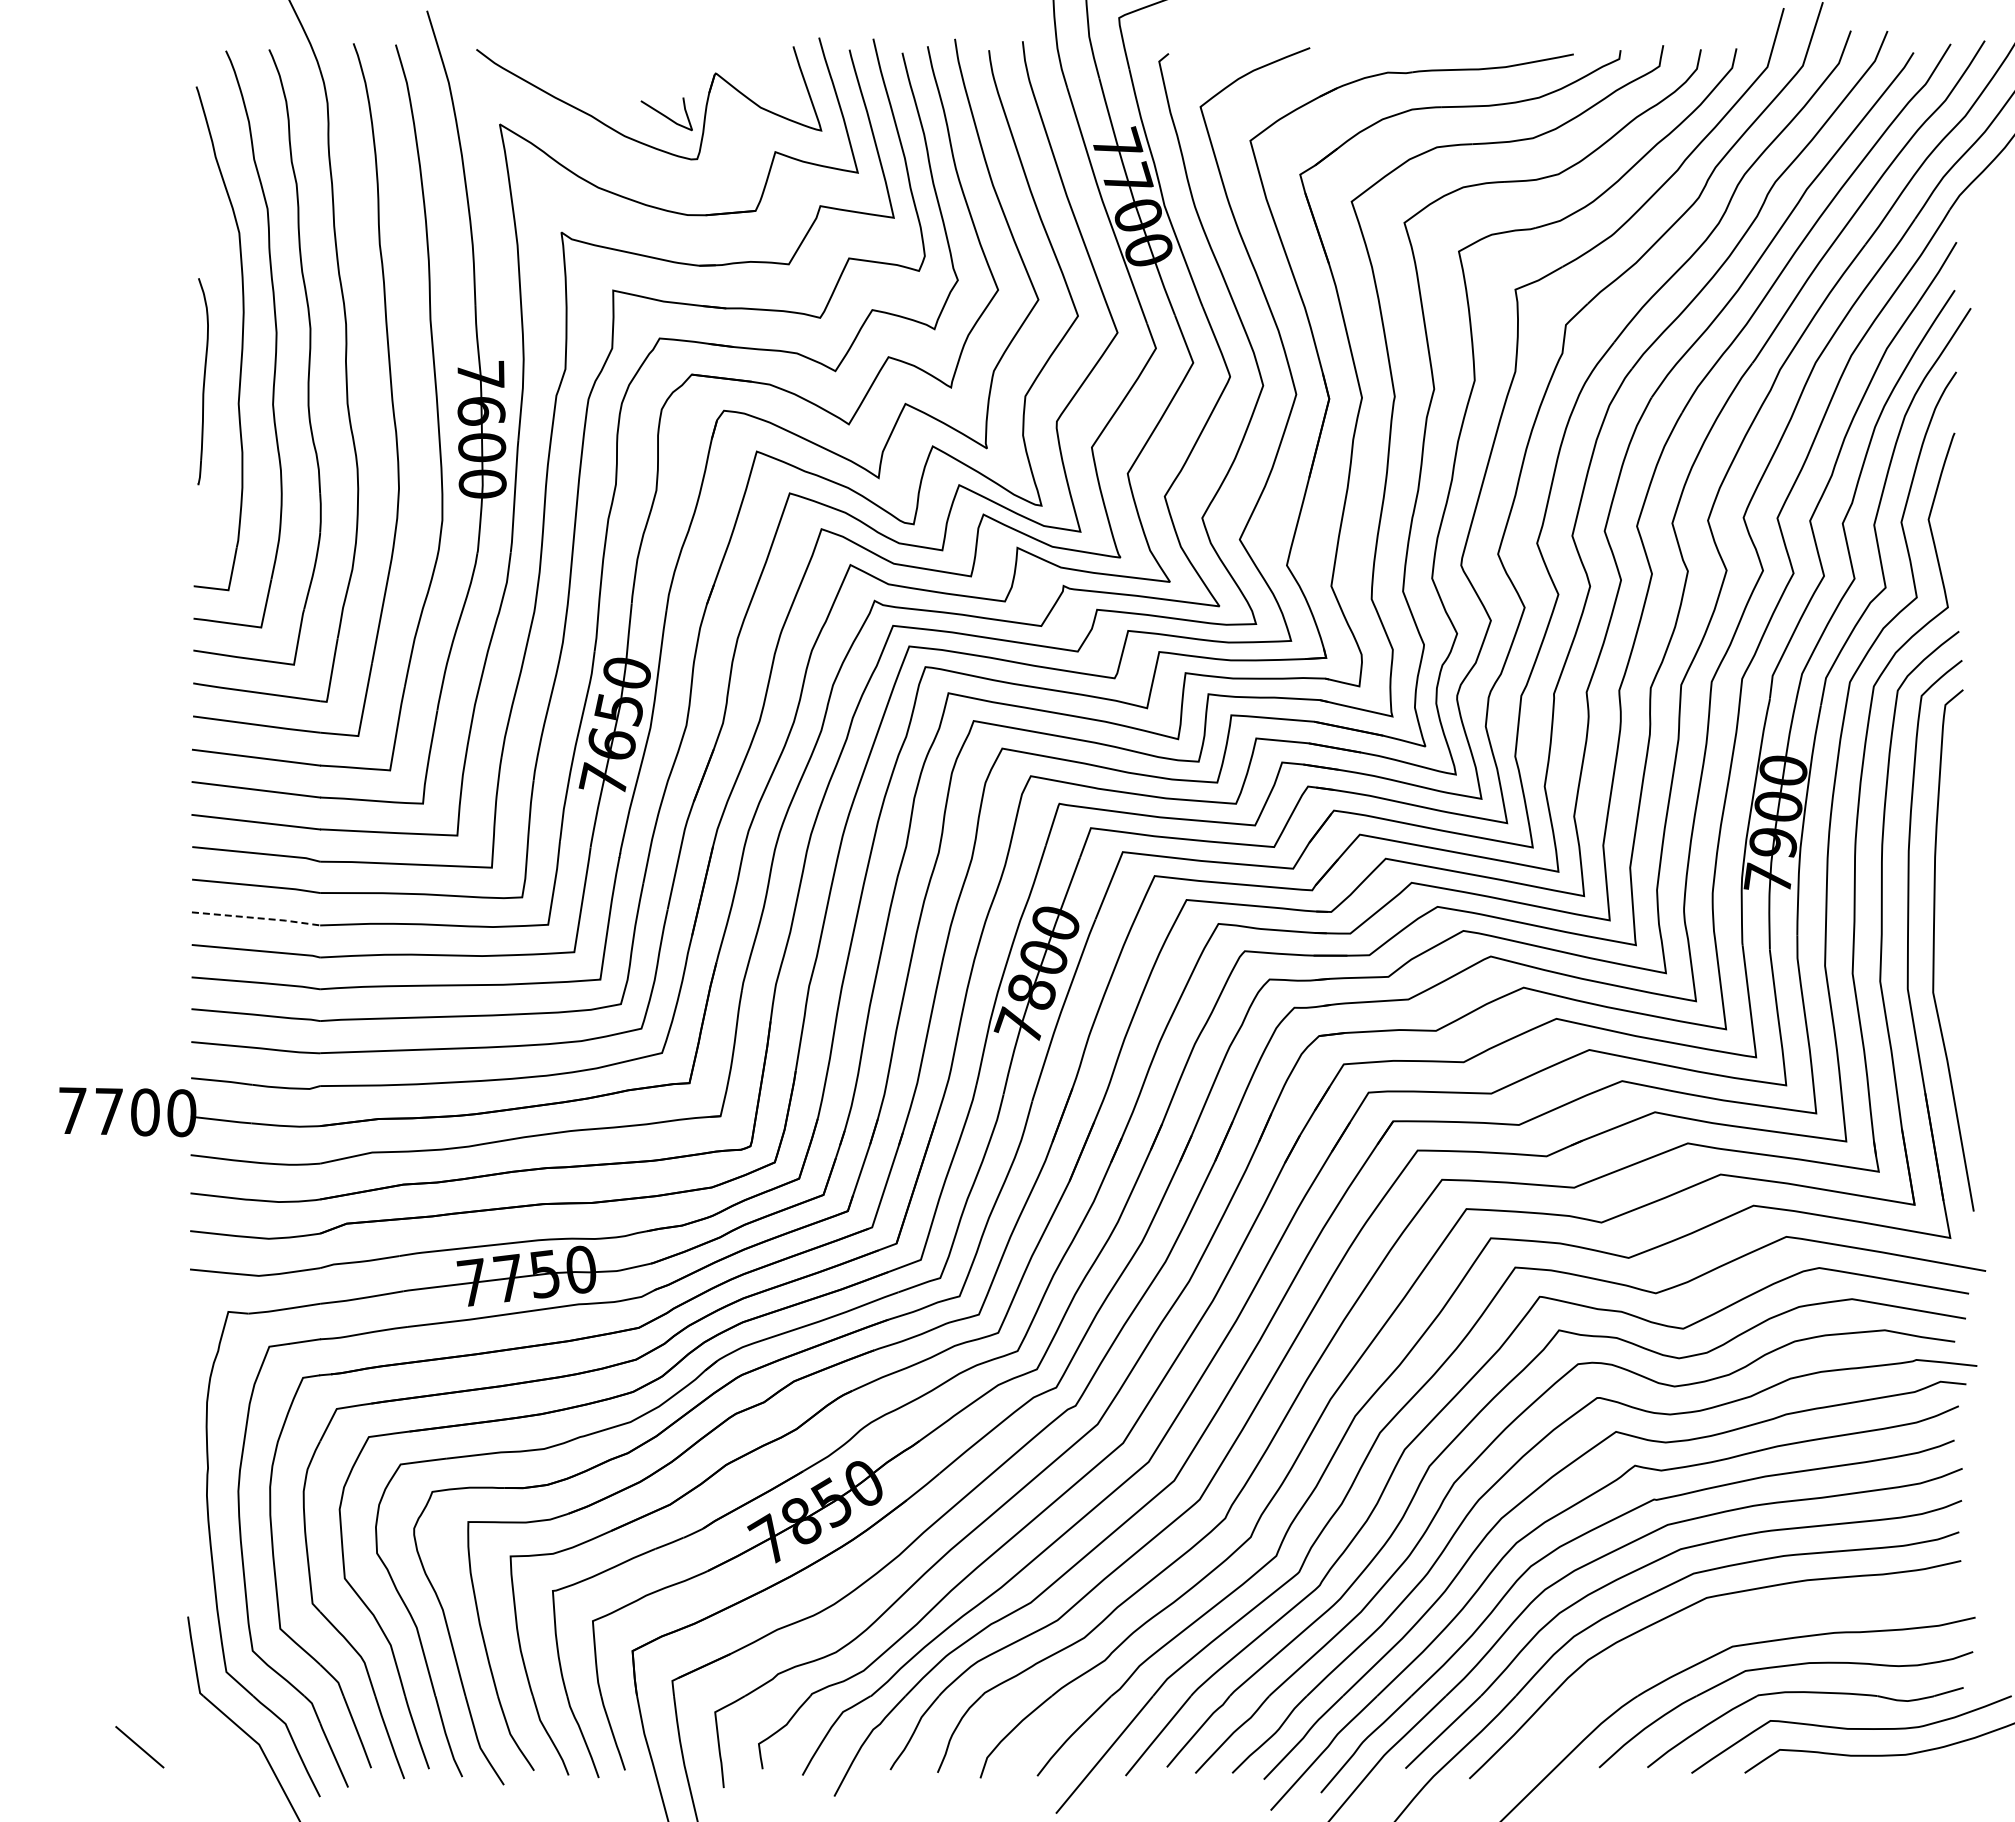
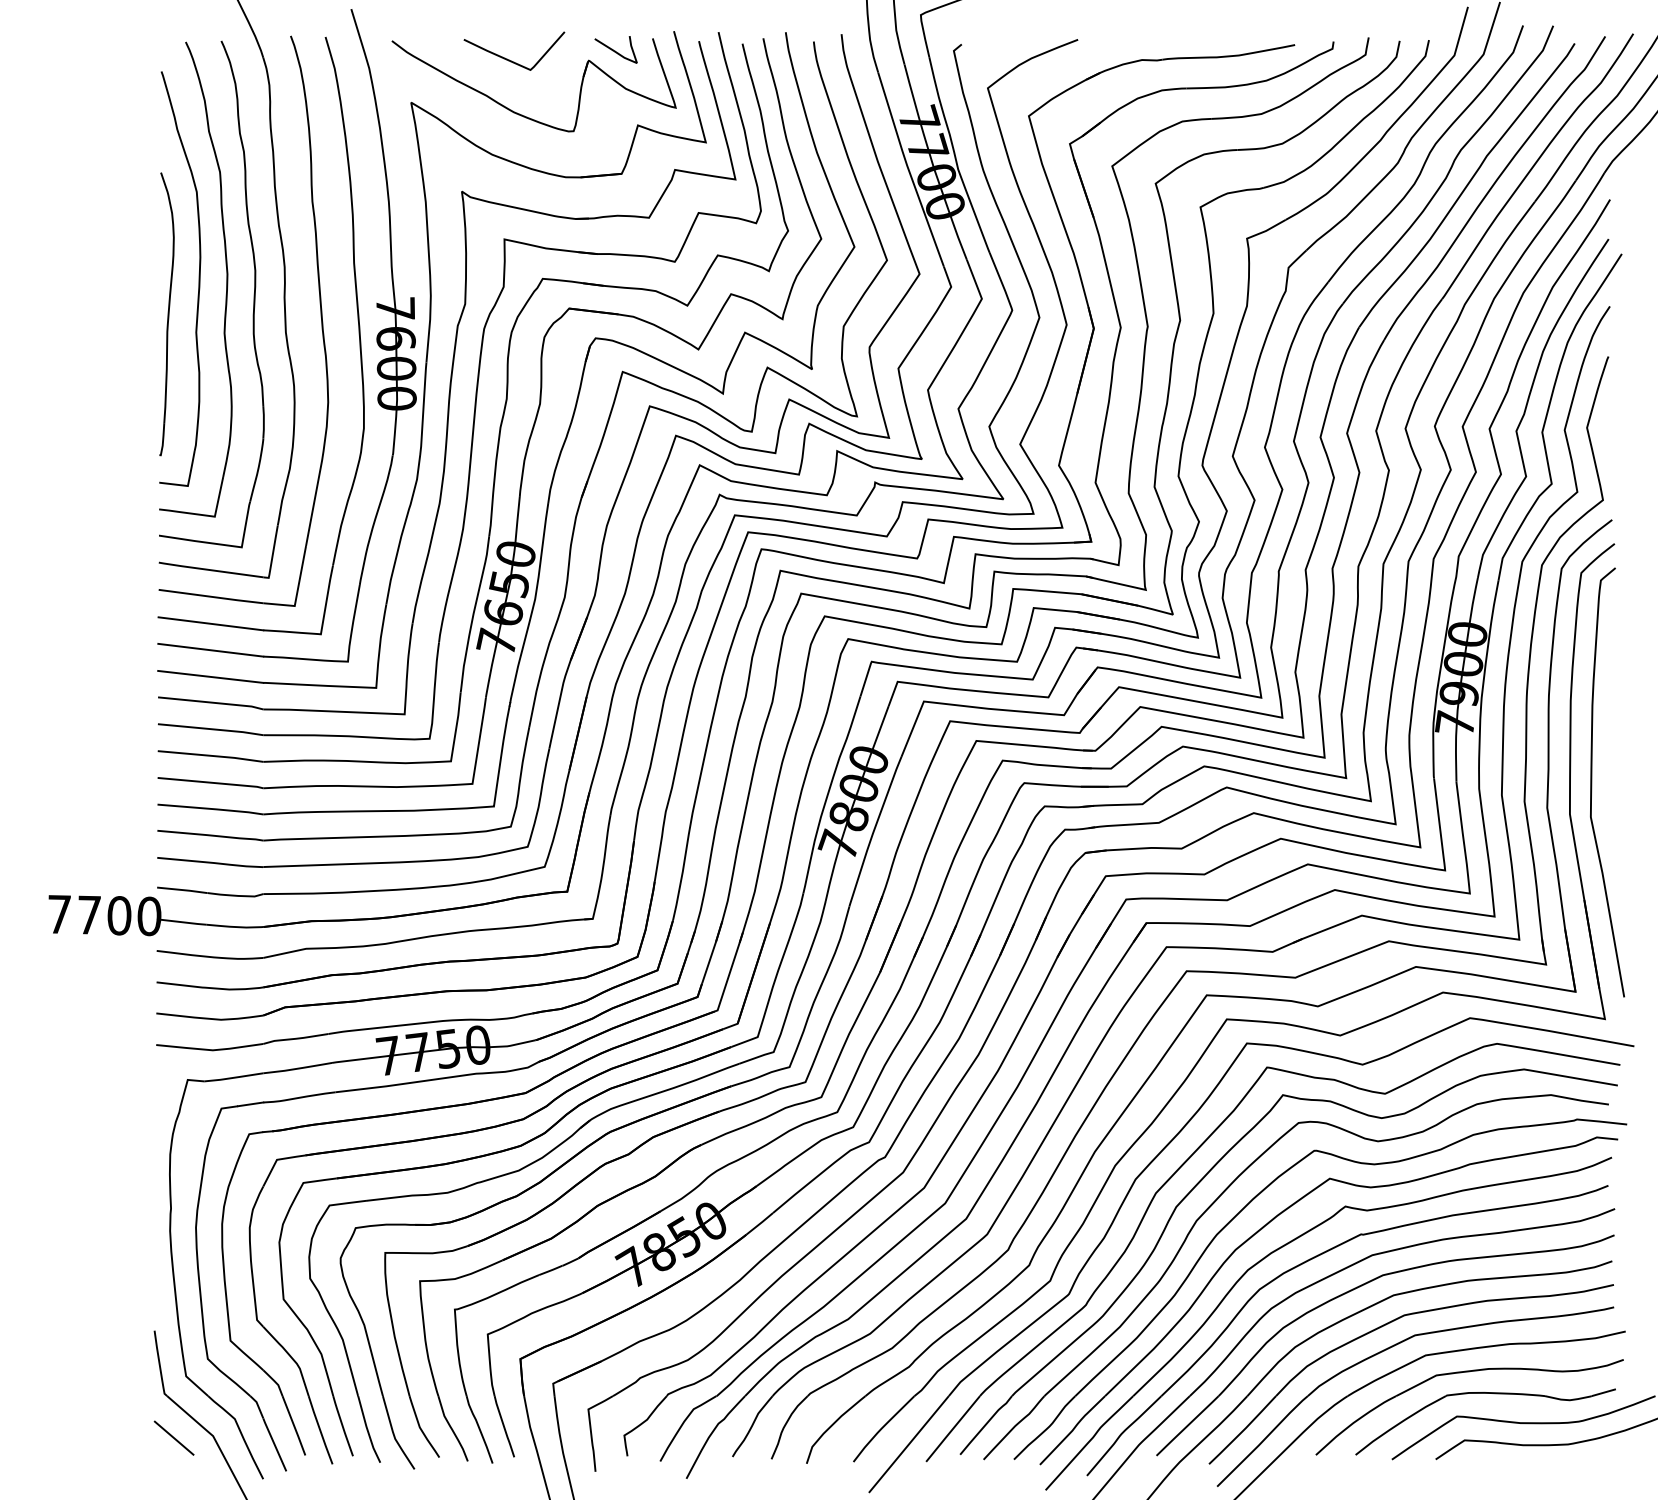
line: (619, 72) -> (509, 59), added
curve: (666, 115) -> (615, 50), moved
part: (202, 381) -> (166, 314), size x1.67
line: (257, 918) -> (211, 756), dashed -> solid
part: (1690, 1637) -> (1391, 1347), added
line: (139, 1747) -> (173, 1438), moved

